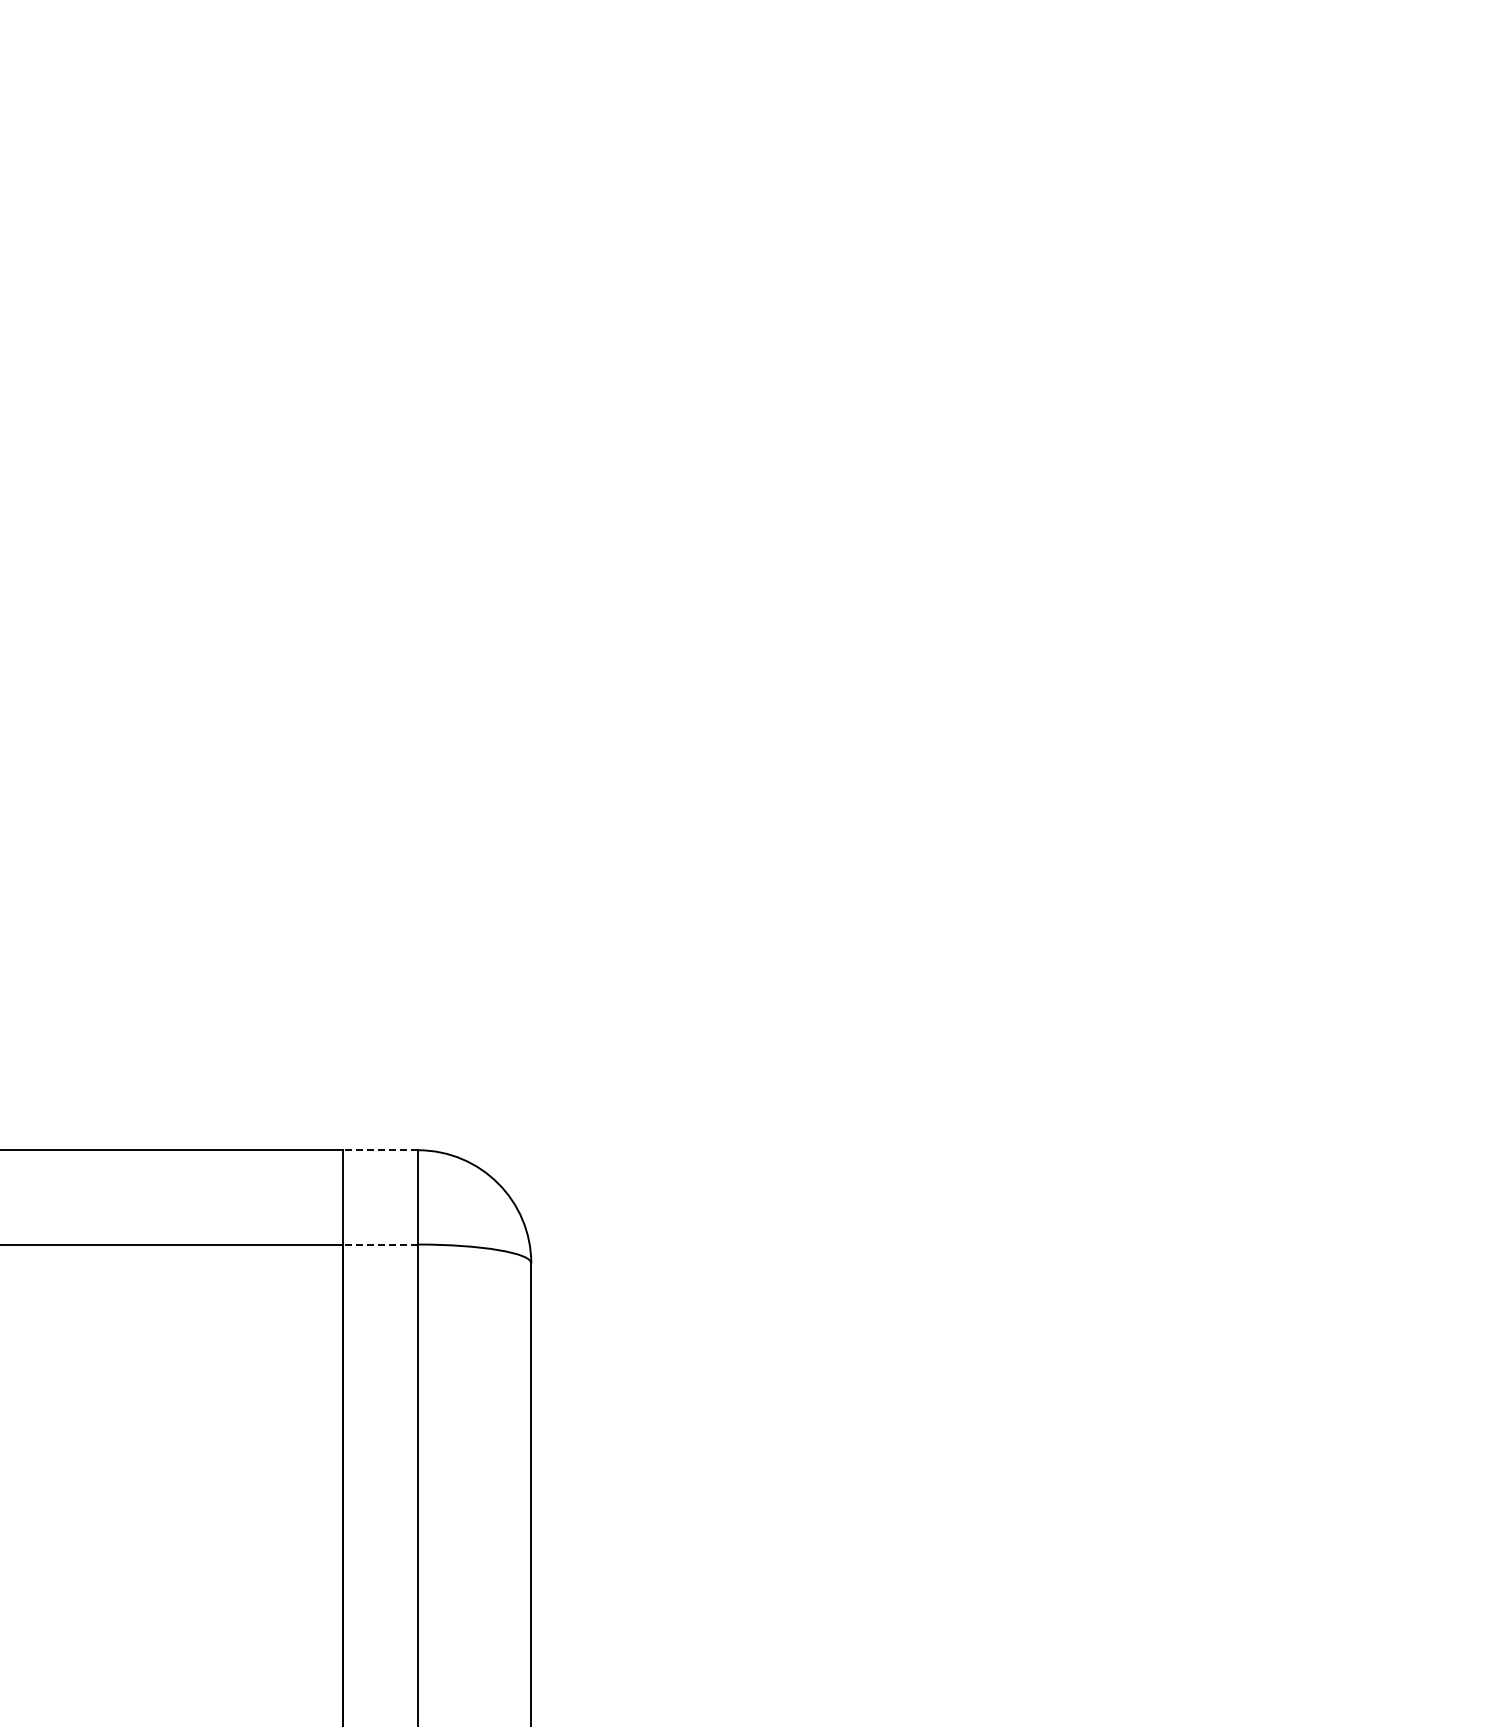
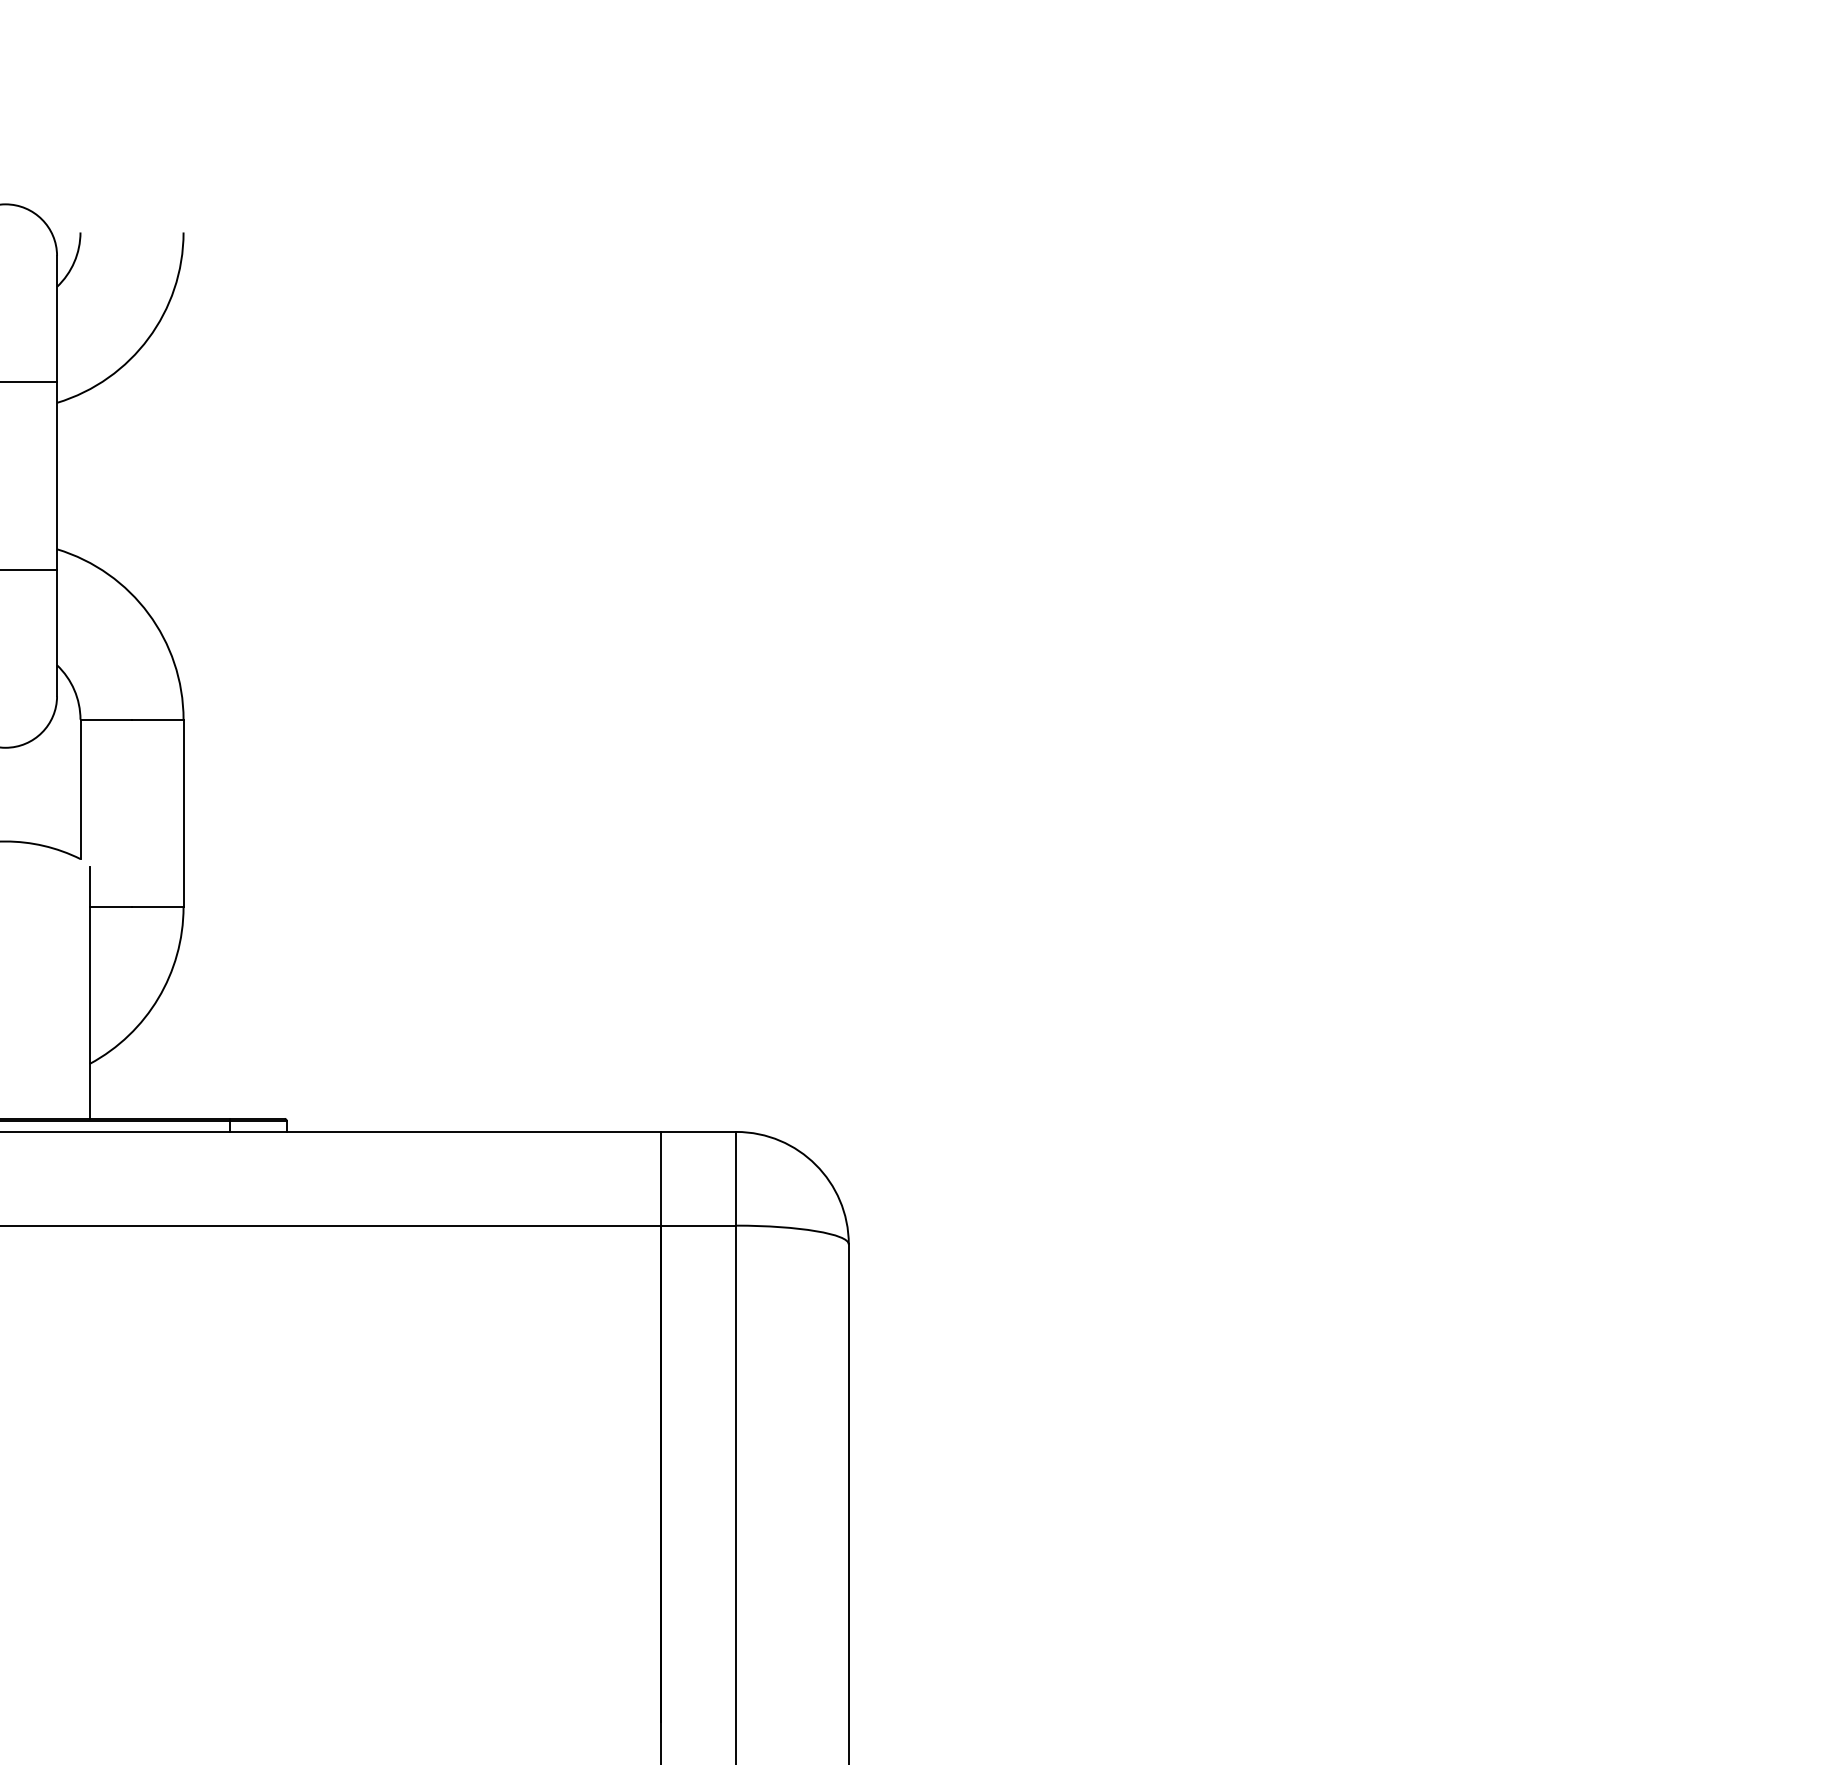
line: (380, 1149) -> (698, 1131), dashed -> solid
line: (380, 1244) -> (698, 1225), dashed -> solid

